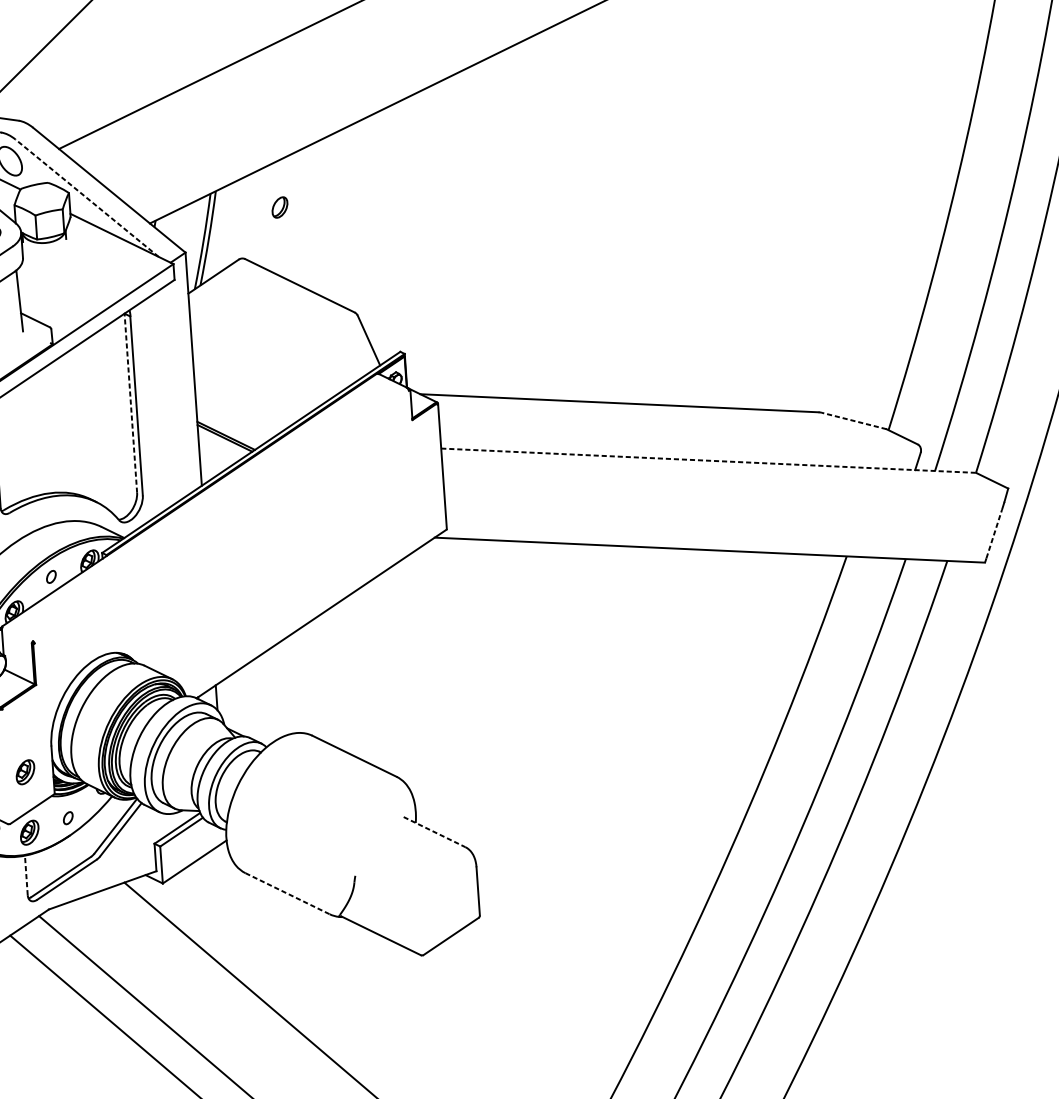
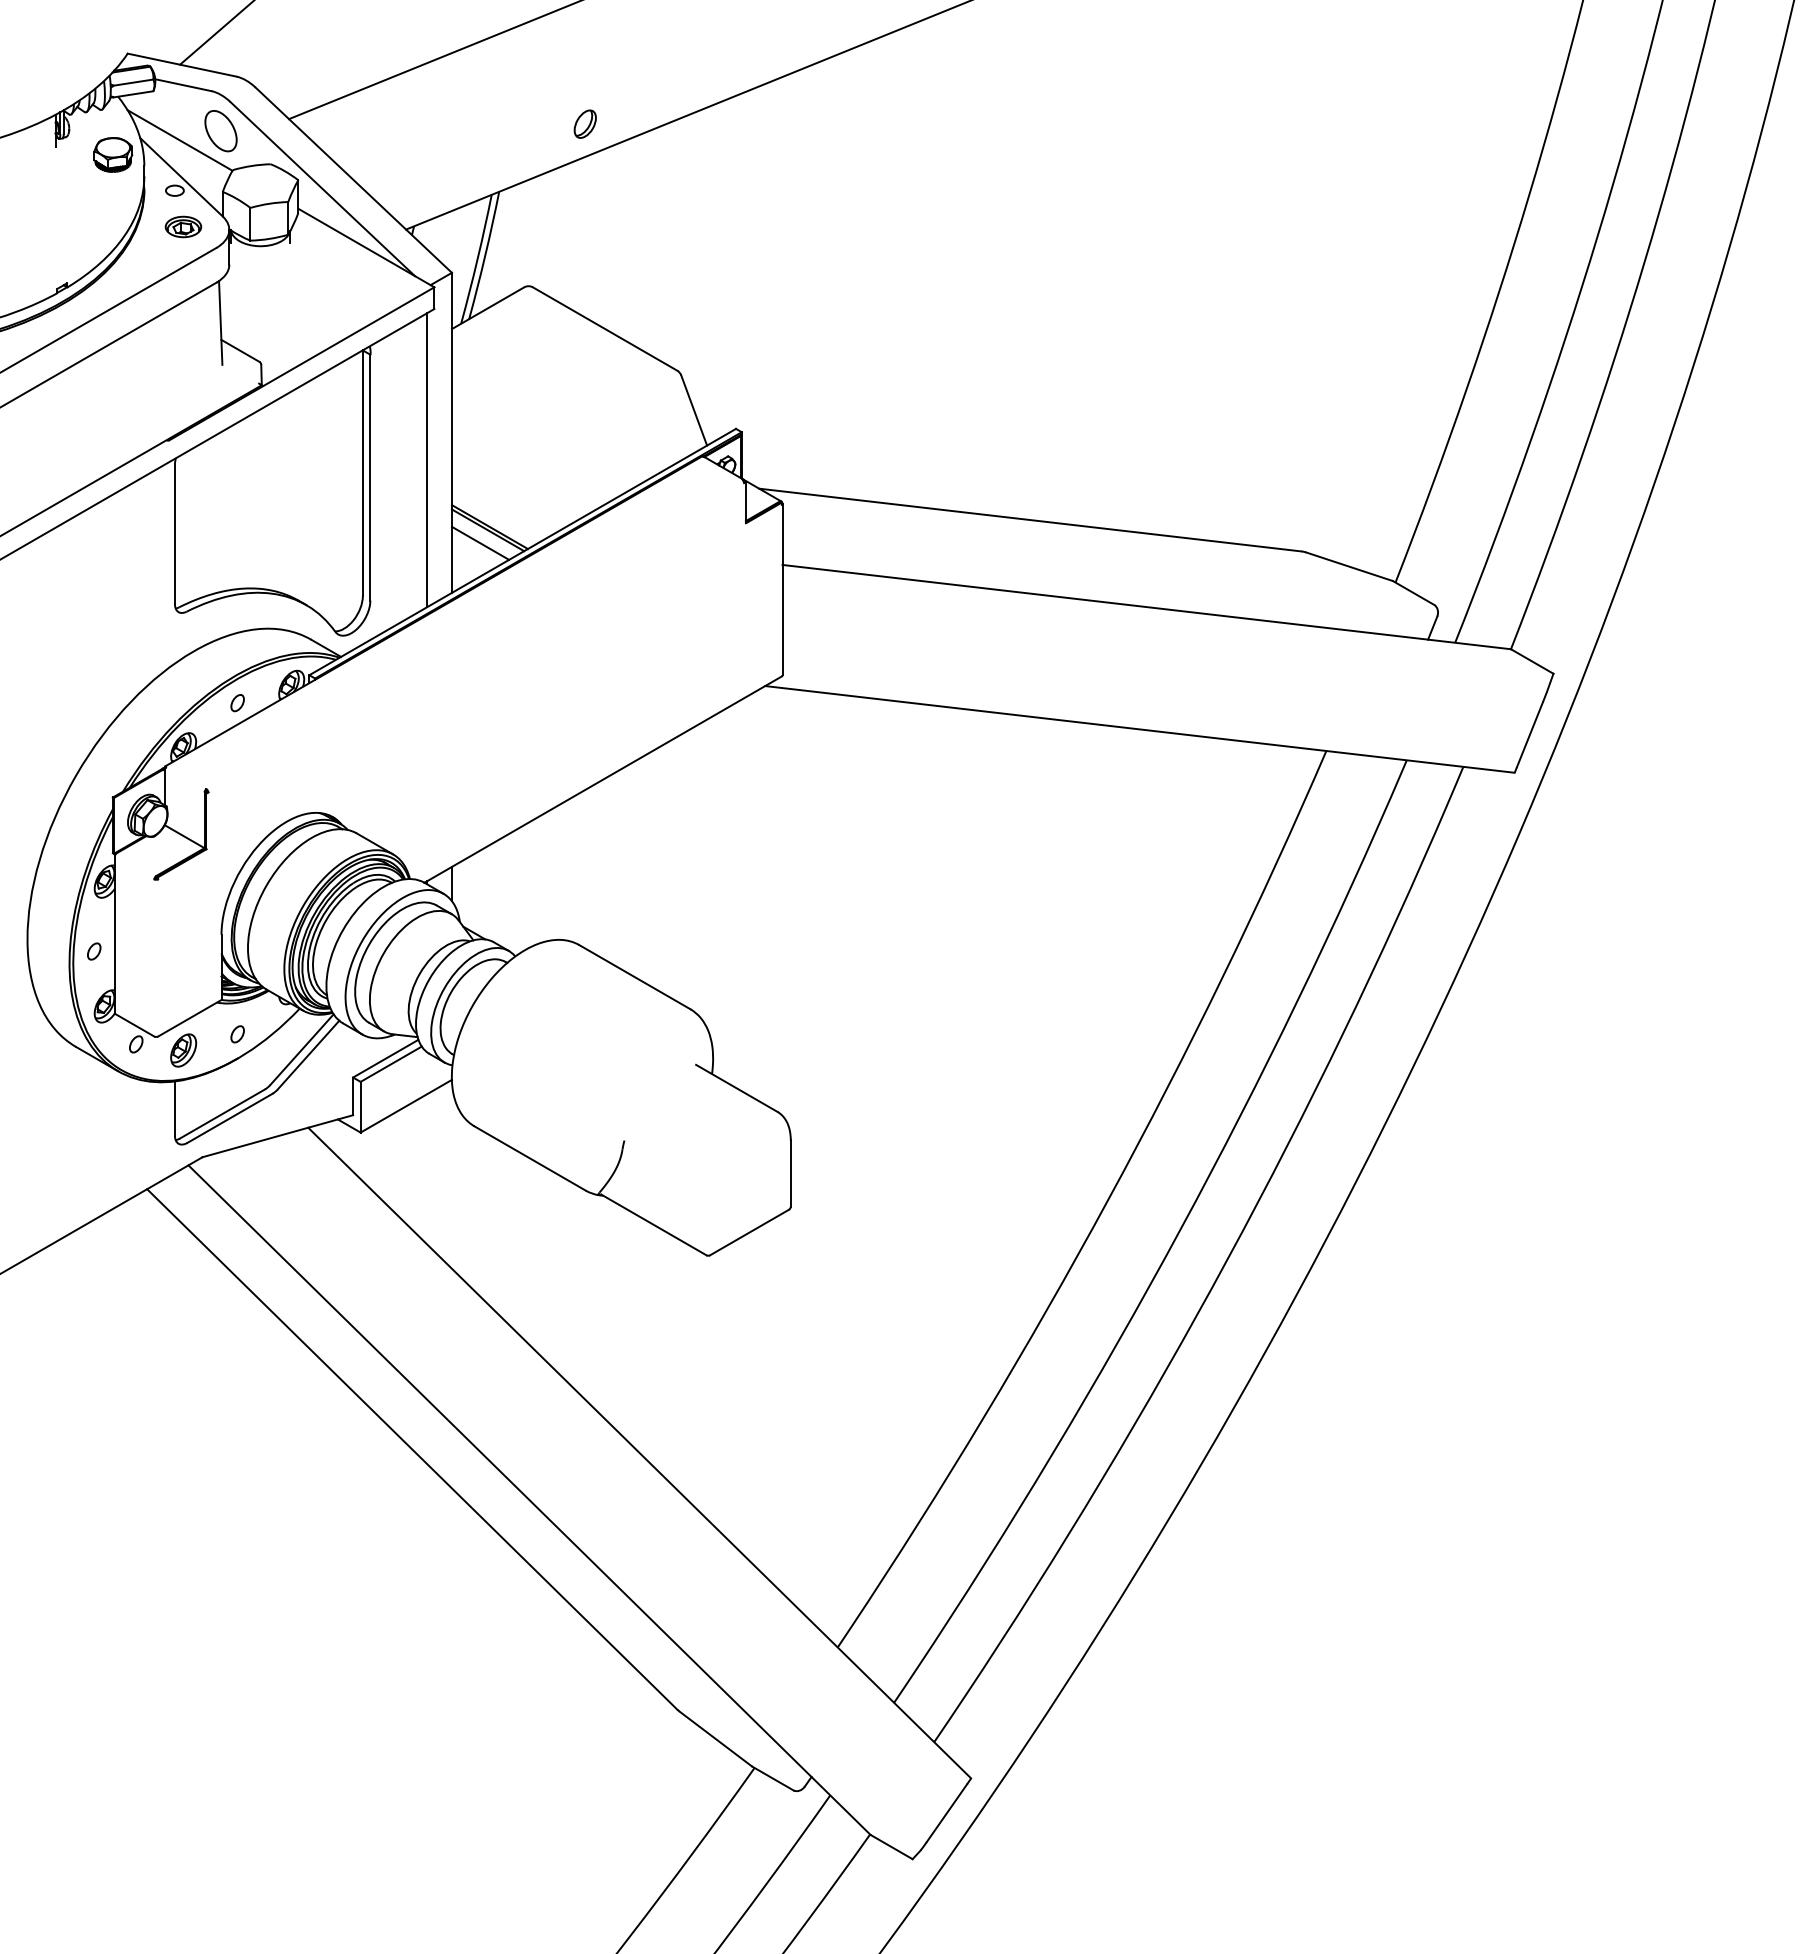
line: (87, 198) -> (322, 189), dashed -> solid
part: (279, 207) -> (584, 123), moved
line: (176, 390) -> (426, 460), added
line: (130, 403) -> (362, 473), dashed -> solid
line: (854, 420) -> (1349, 566), dashed -> solid
line: (220, 447) -> (480, 542), added
line: (708, 461) -> (1146, 607), dashed -> solid
line: (993, 534) -> (1529, 734), dashed -> solid
part: (25, 772) -> (183, 967), removed
line: (434, 832) -> (736, 1088), dashed -> solid
line: (26, 875) -> (174, 1108), dashed -> solid
line: (287, 893) -> (530, 1158), dashed -> solid

